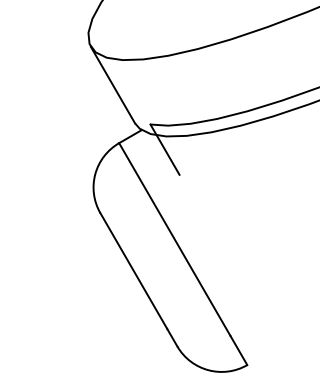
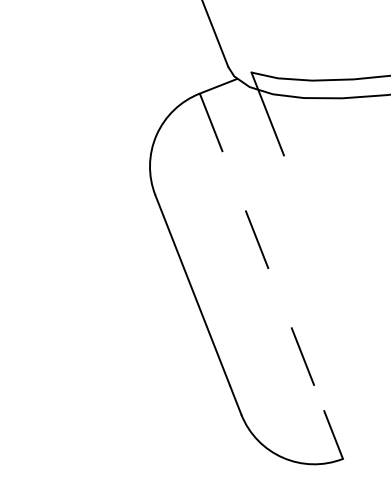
line: (175, 240) -> (262, 253), solid -> dashed

